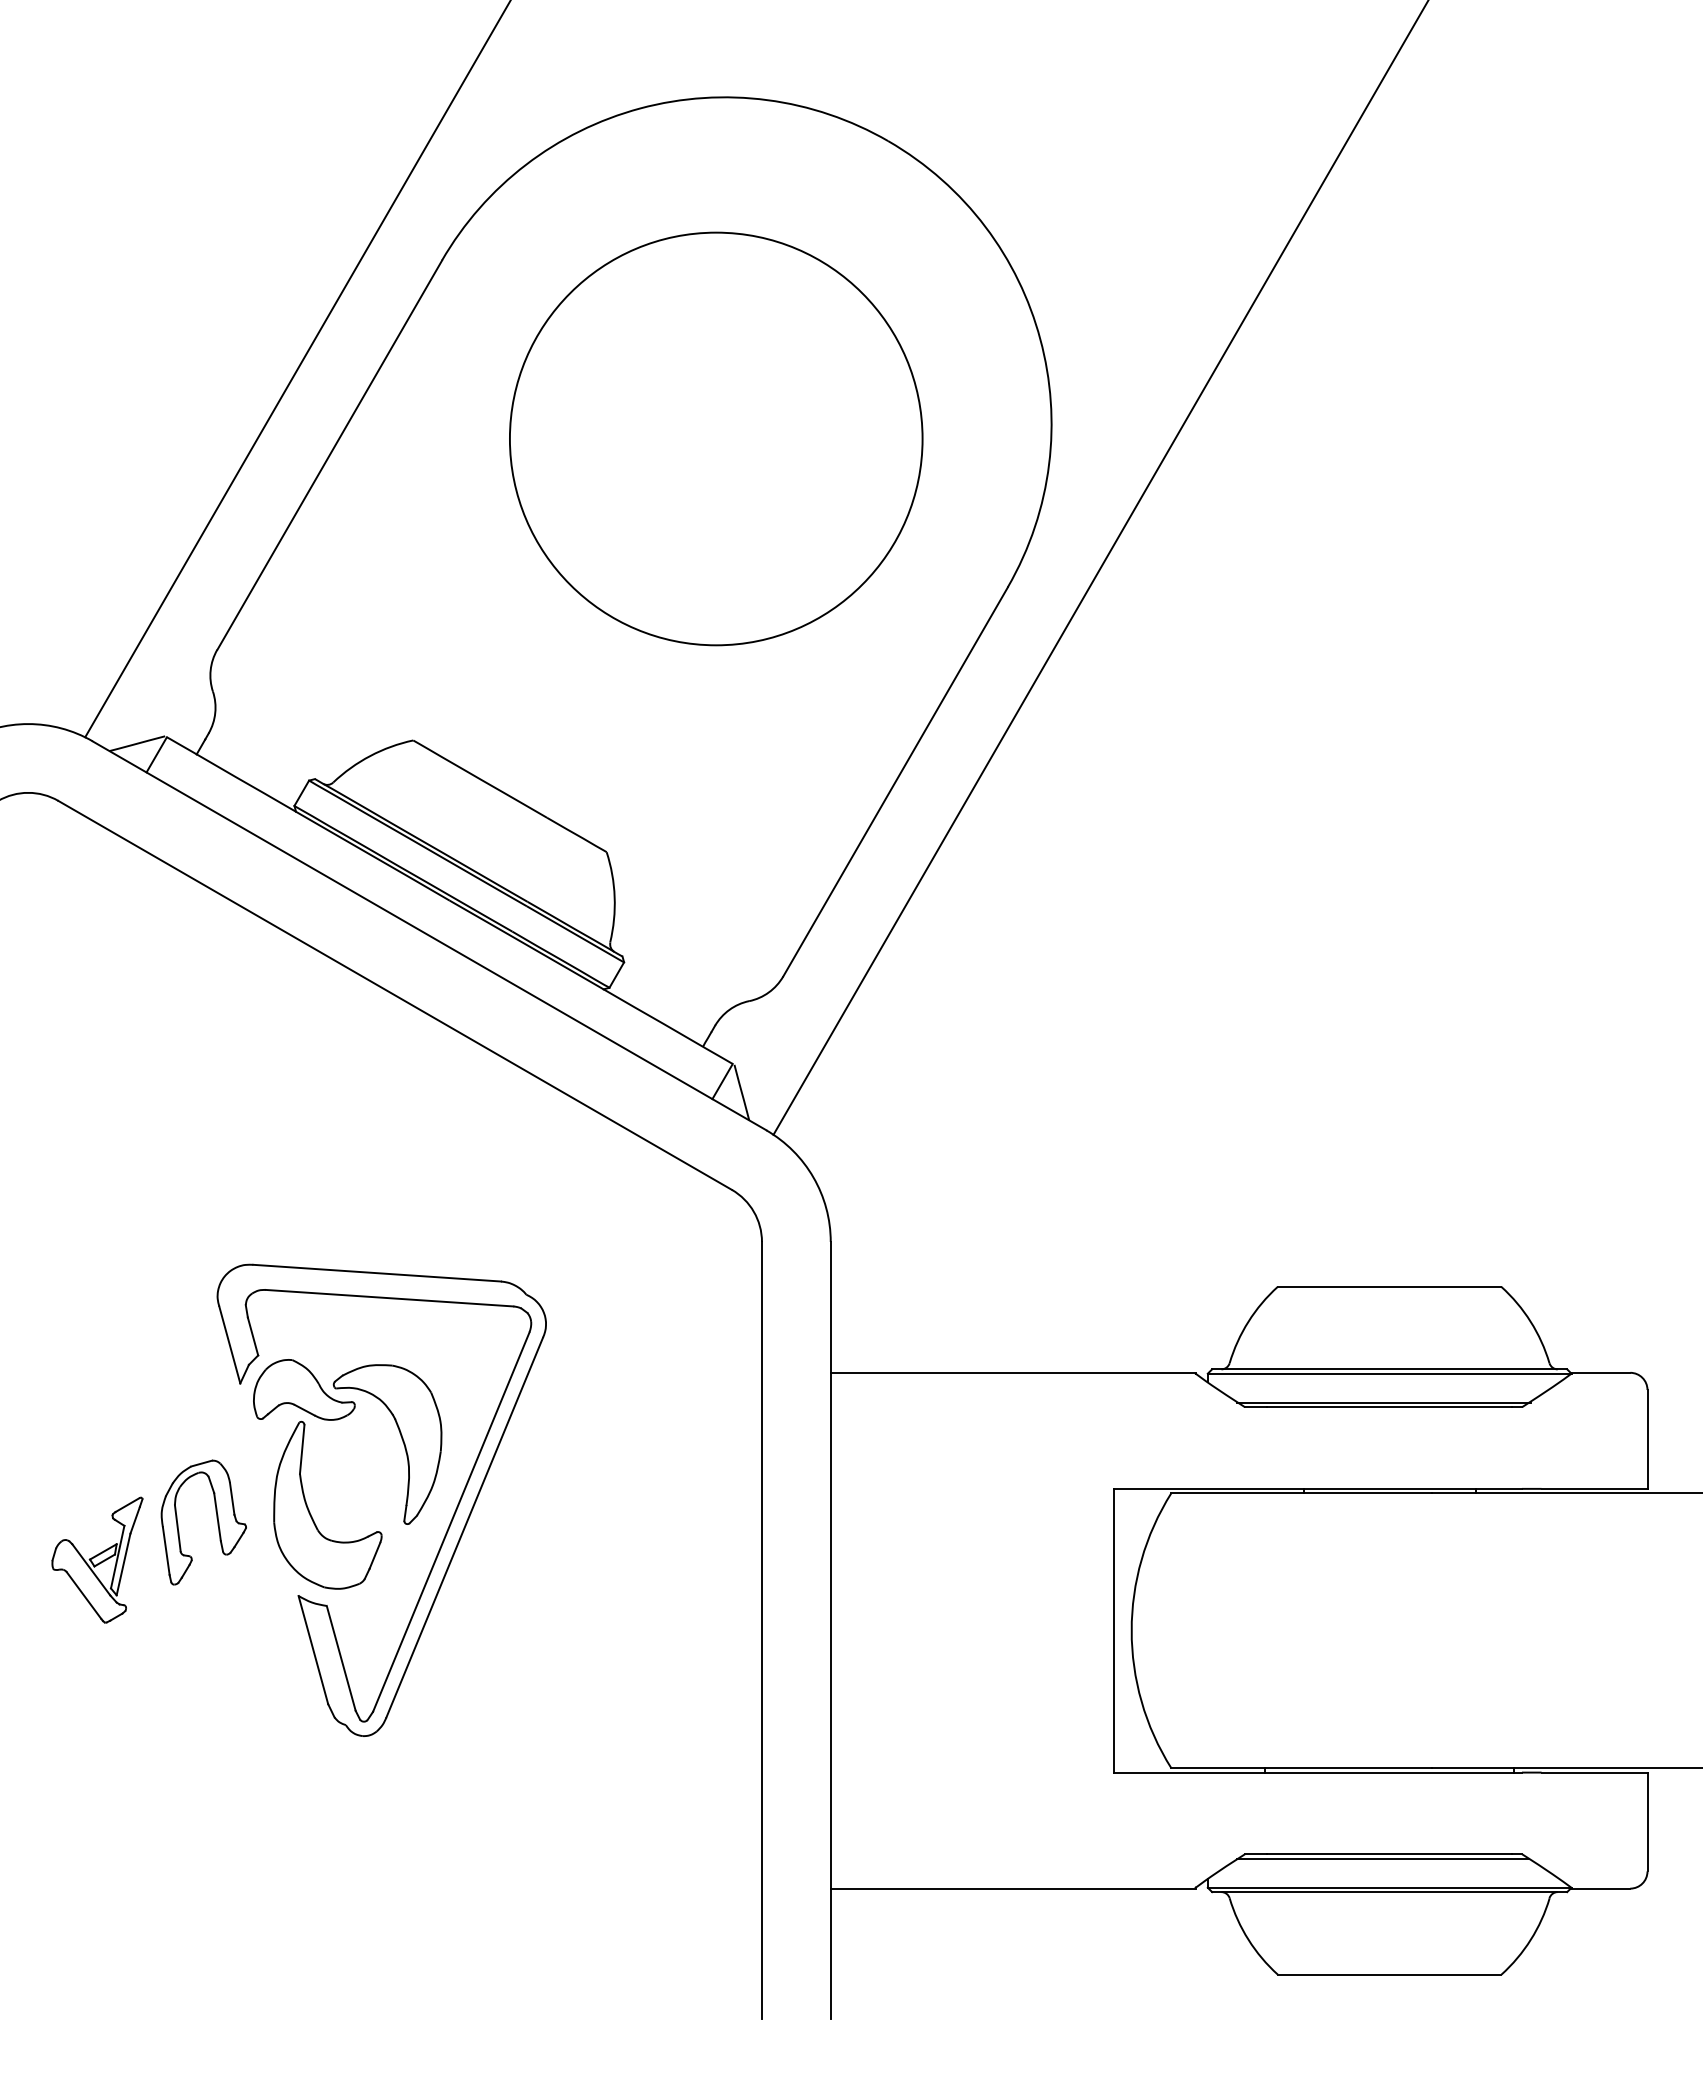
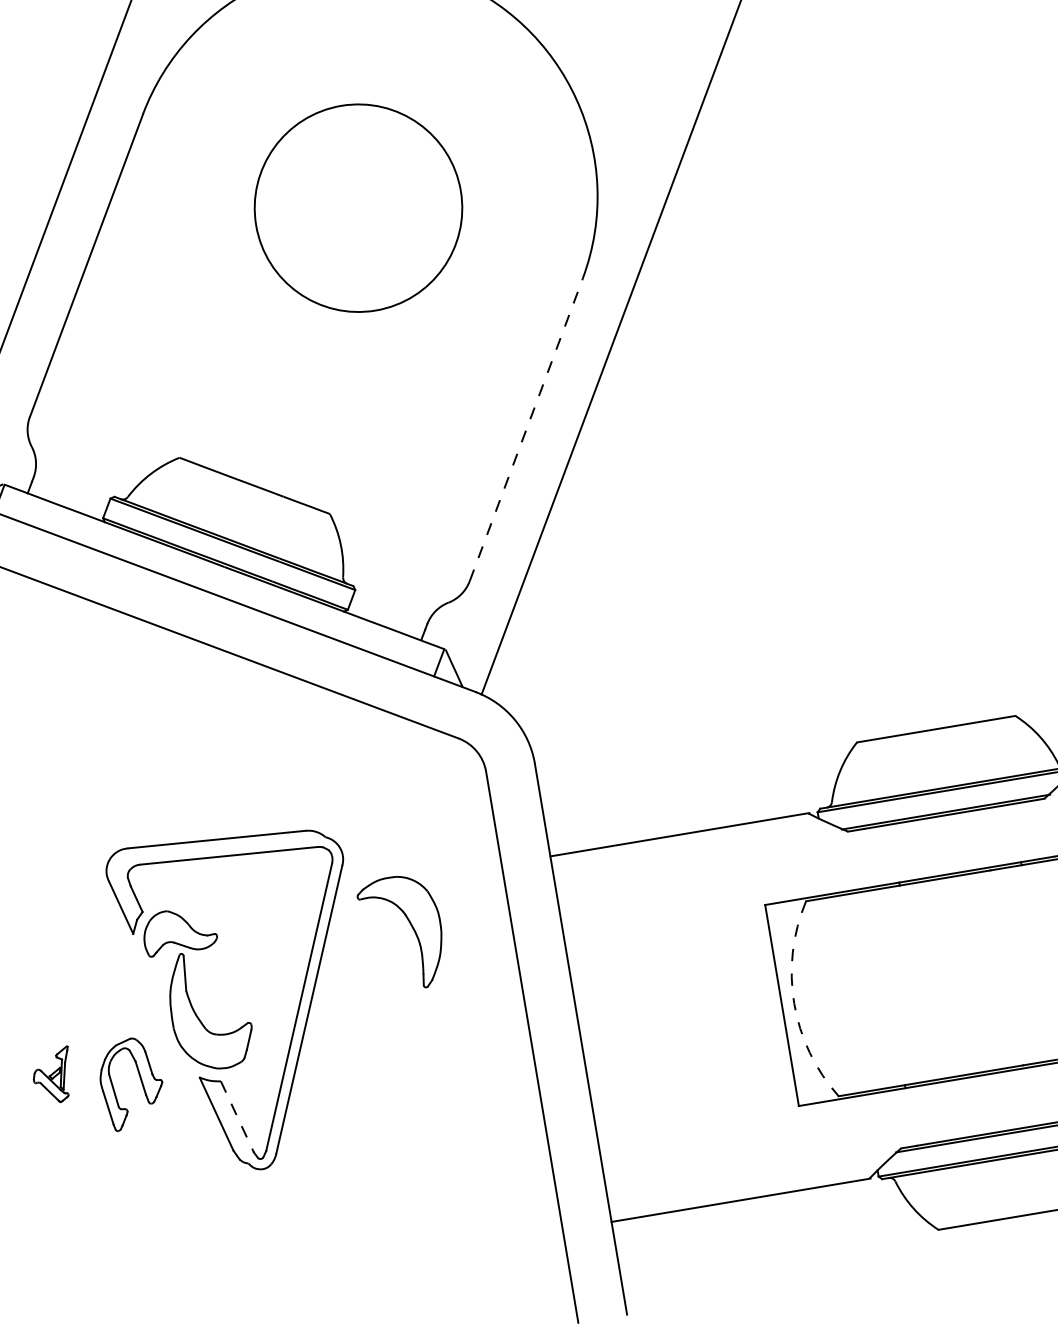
circle: (715, 438) -> (357, 207), size x0.7
line: (895, 781) -> (526, 429), solid -> dashed
part: (401, 1439) -> (412, 928), moved
part: (216, 1518) -> (140, 1079), moved
part: (97, 1559) -> (52, 1075), size x0.6
arc: (1131, 1630) -> (794, 1003), solid -> dashed
line: (341, 1658) -> (237, 1116), solid -> dashed

